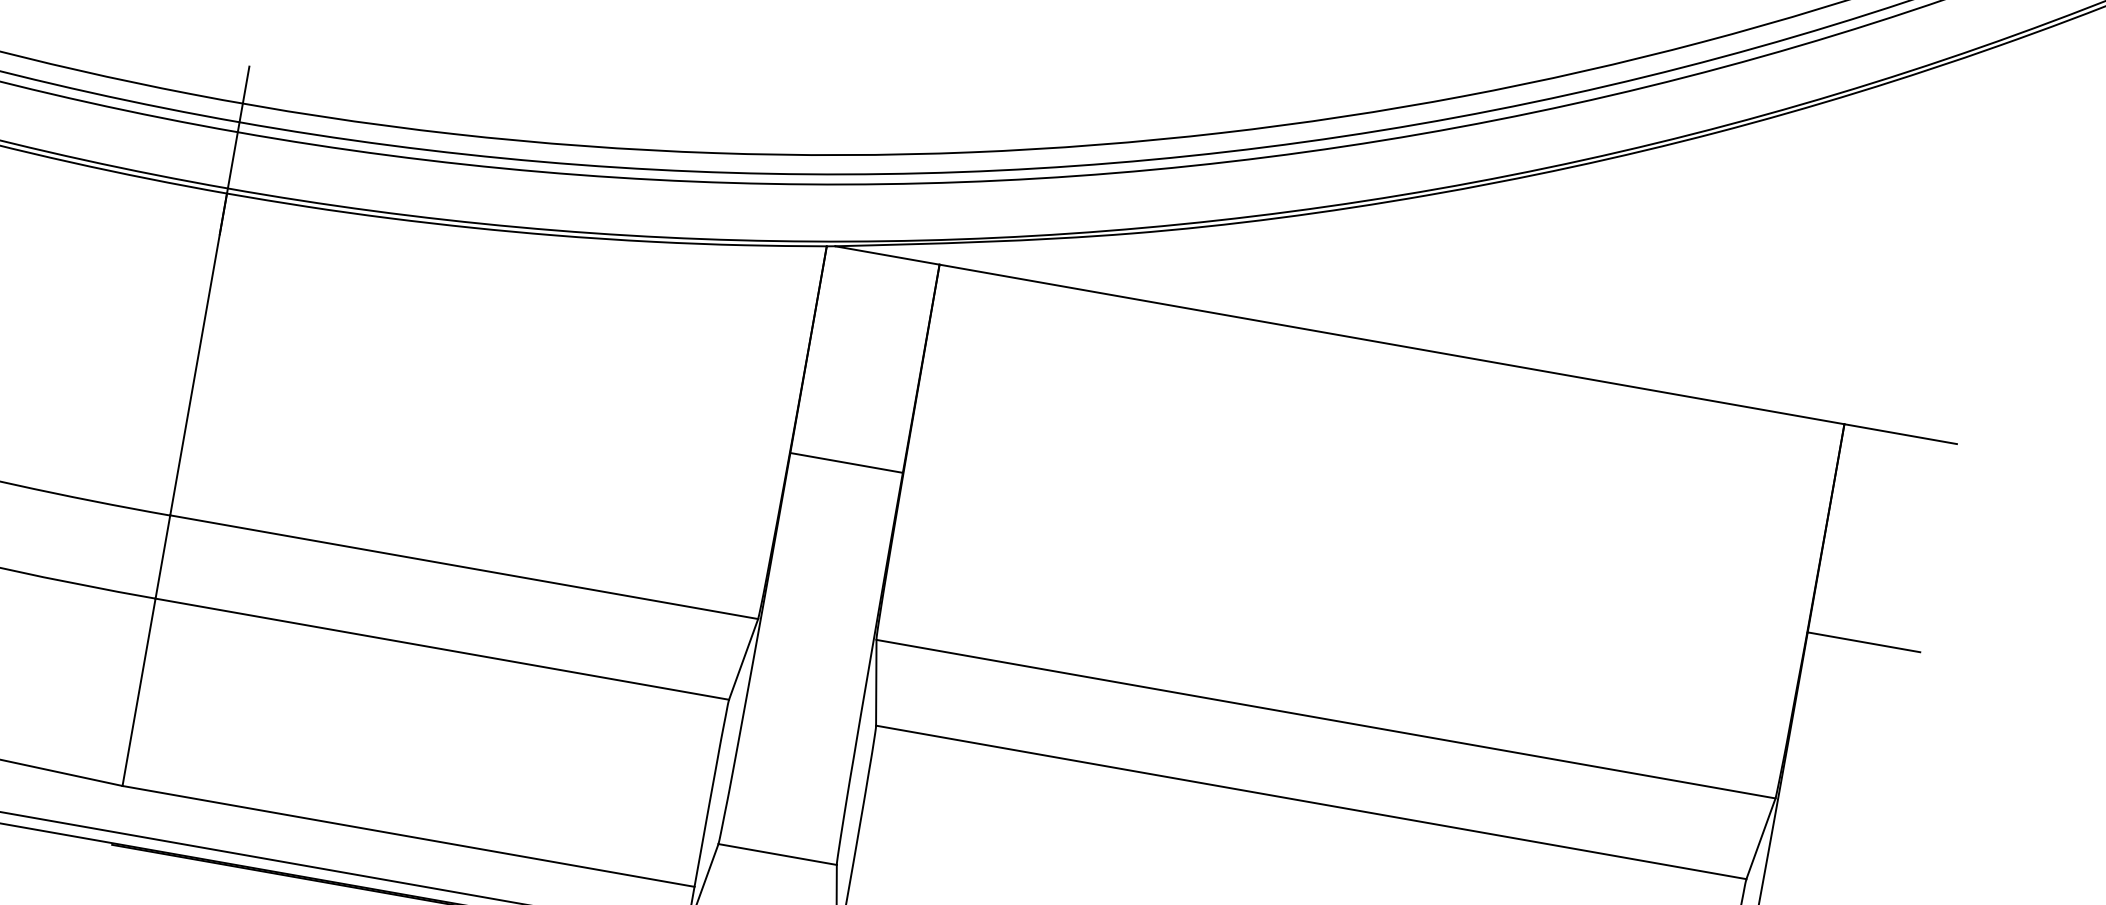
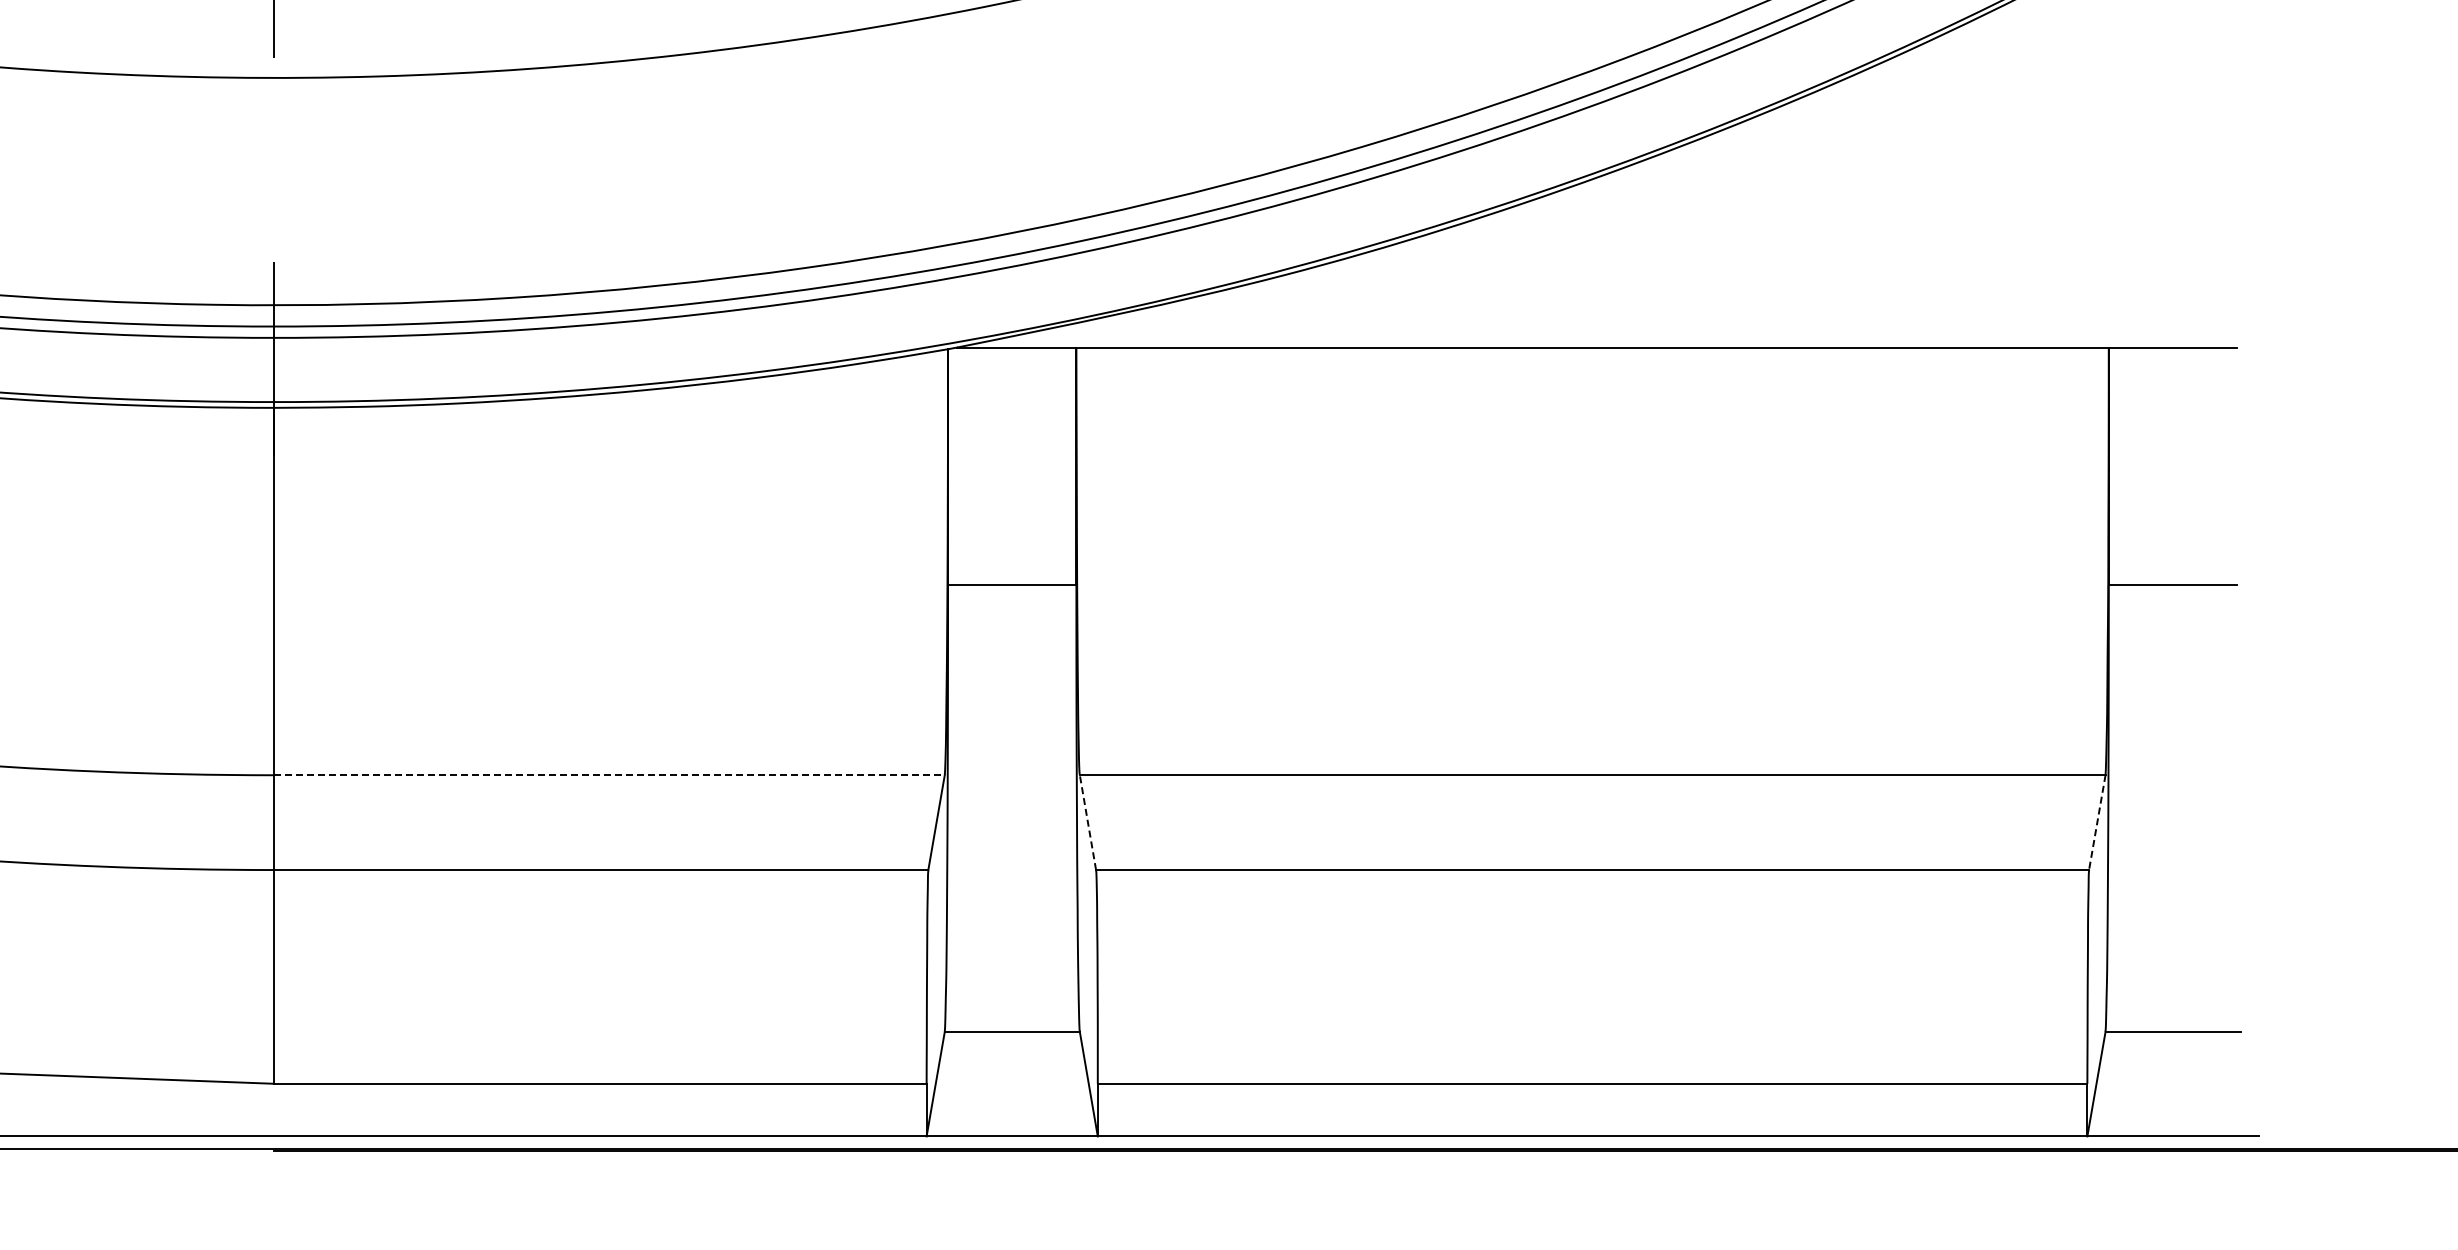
line: (464, 567) -> (609, 775), solid -> dashed
line: (875, 682) -> (1087, 822), solid -> dashed
line: (1760, 839) -> (2097, 823), solid -> dashed

